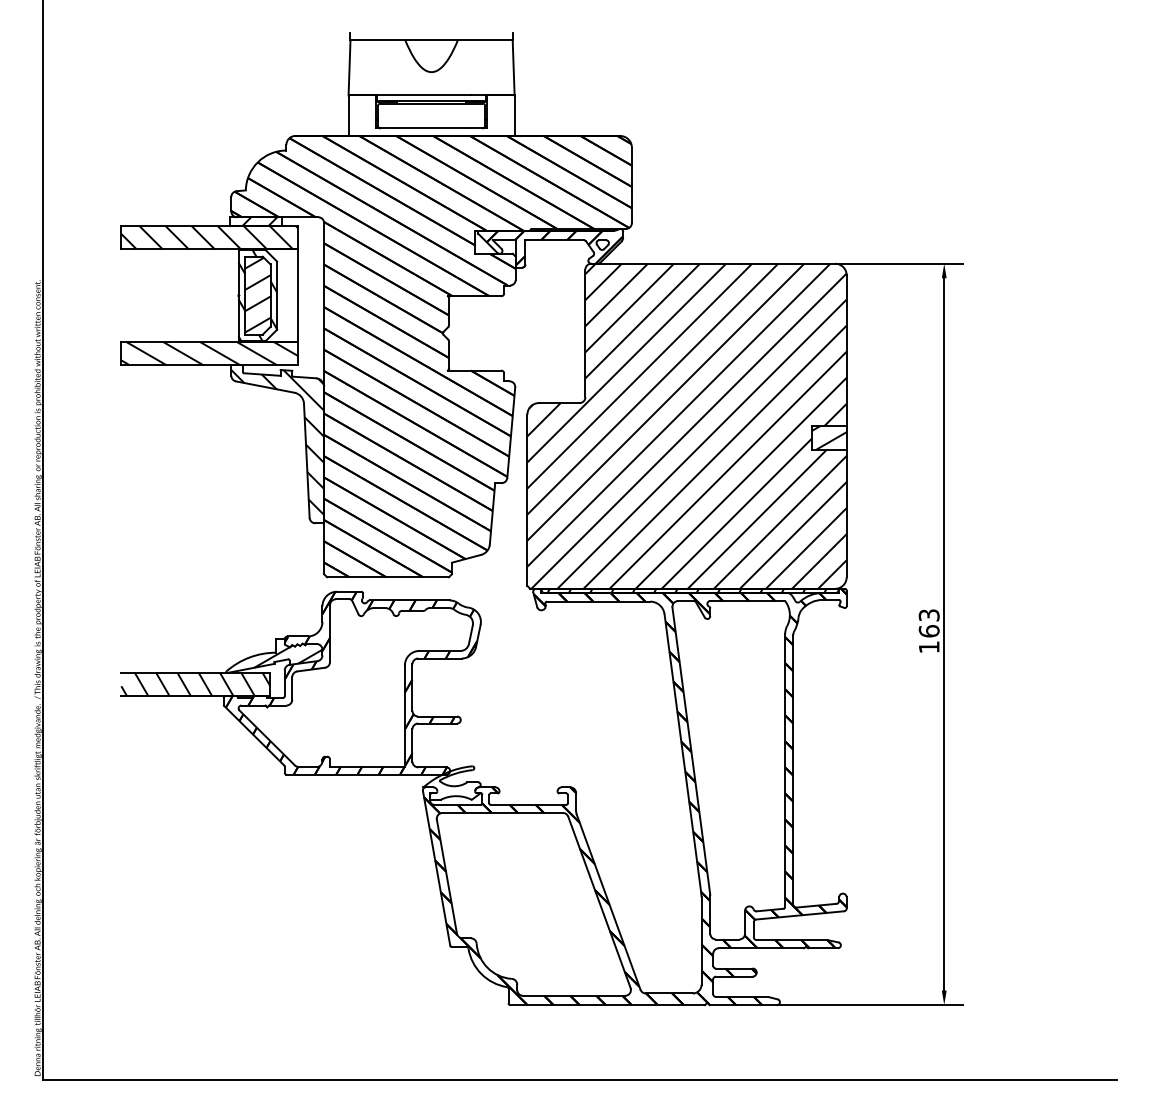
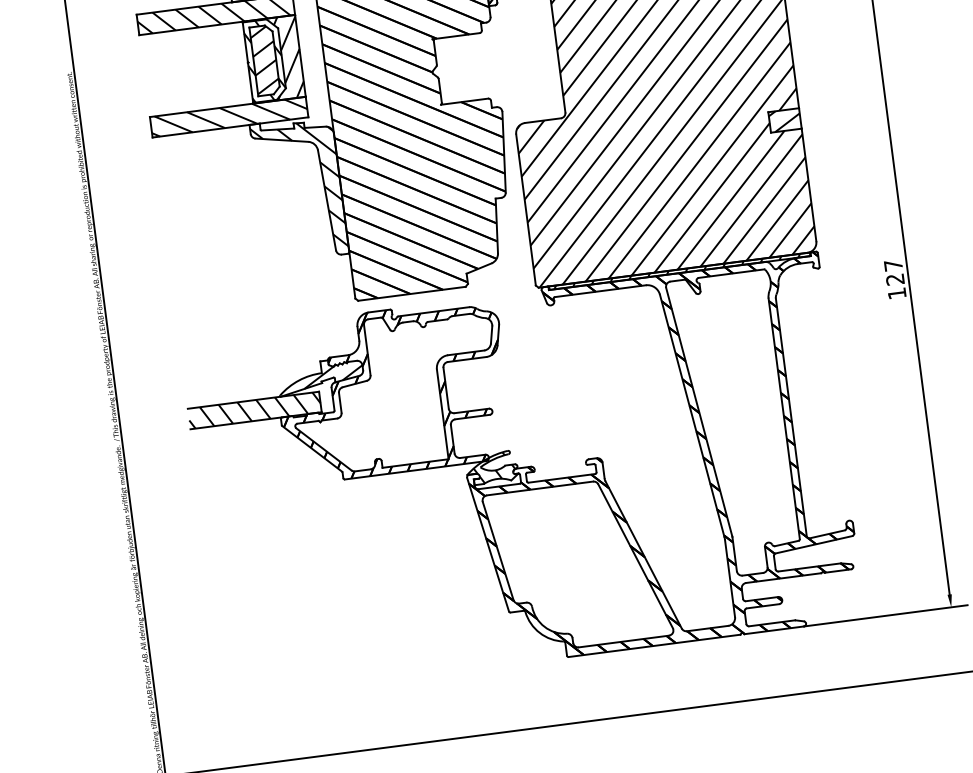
hatch: (271, 295) -> (276, 58), added
text: (928, 623) -> (893, 272), 163 -> 127
hatch: (454, 783) -> (494, 468), added

